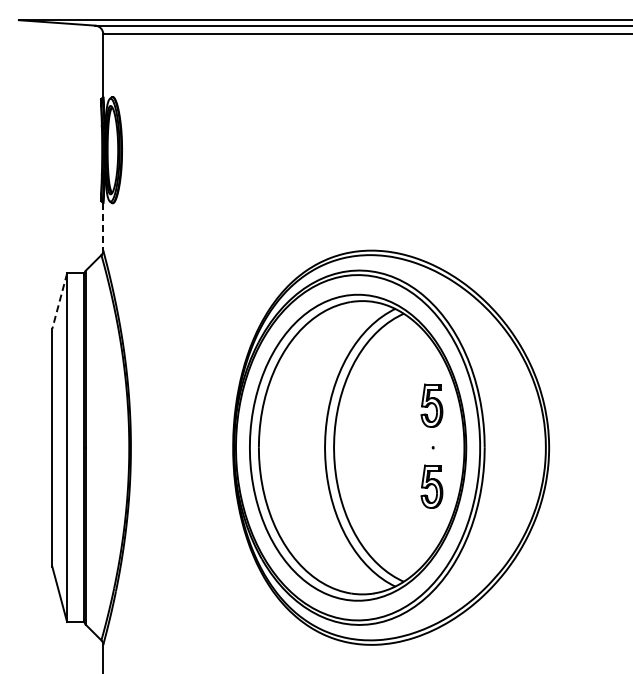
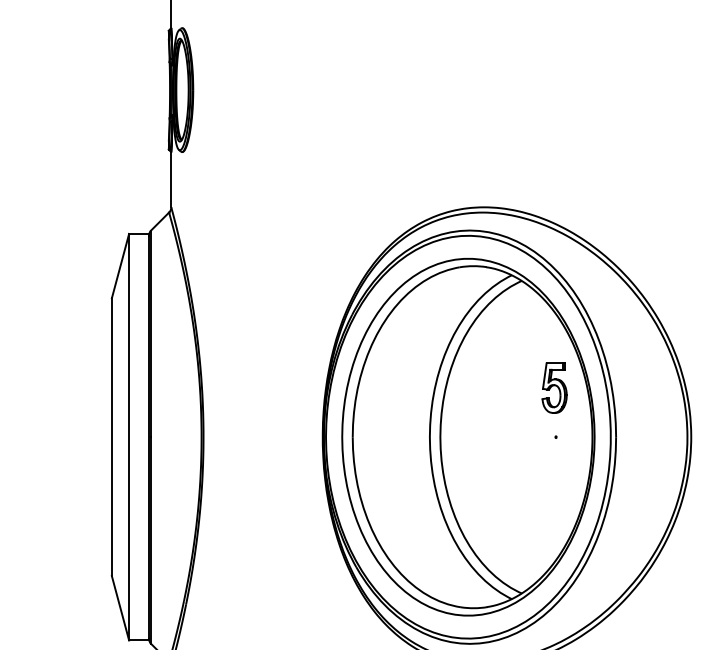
line: (103, 227) -> (171, 180), dashed -> solid
line: (59, 301) -> (120, 266), dashed -> solid
part: (431, 486) -> (554, 482), removed

